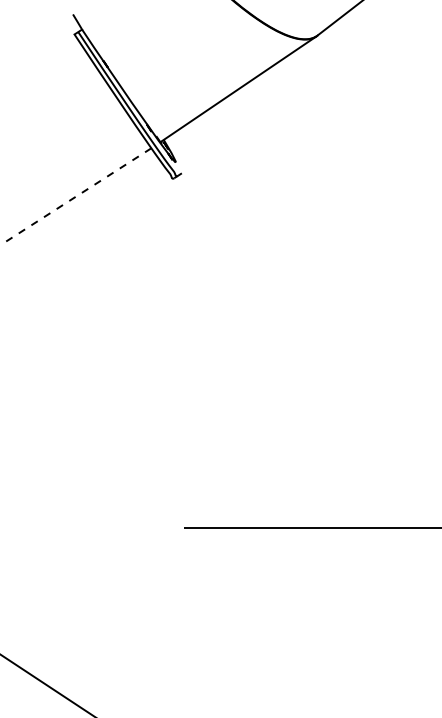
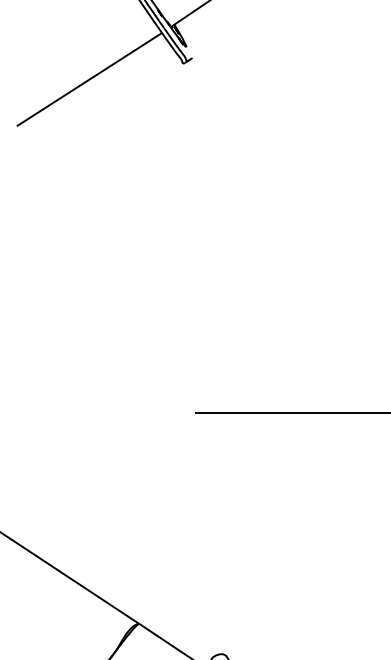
line: (78, 195) -> (89, 80), dashed -> solid

